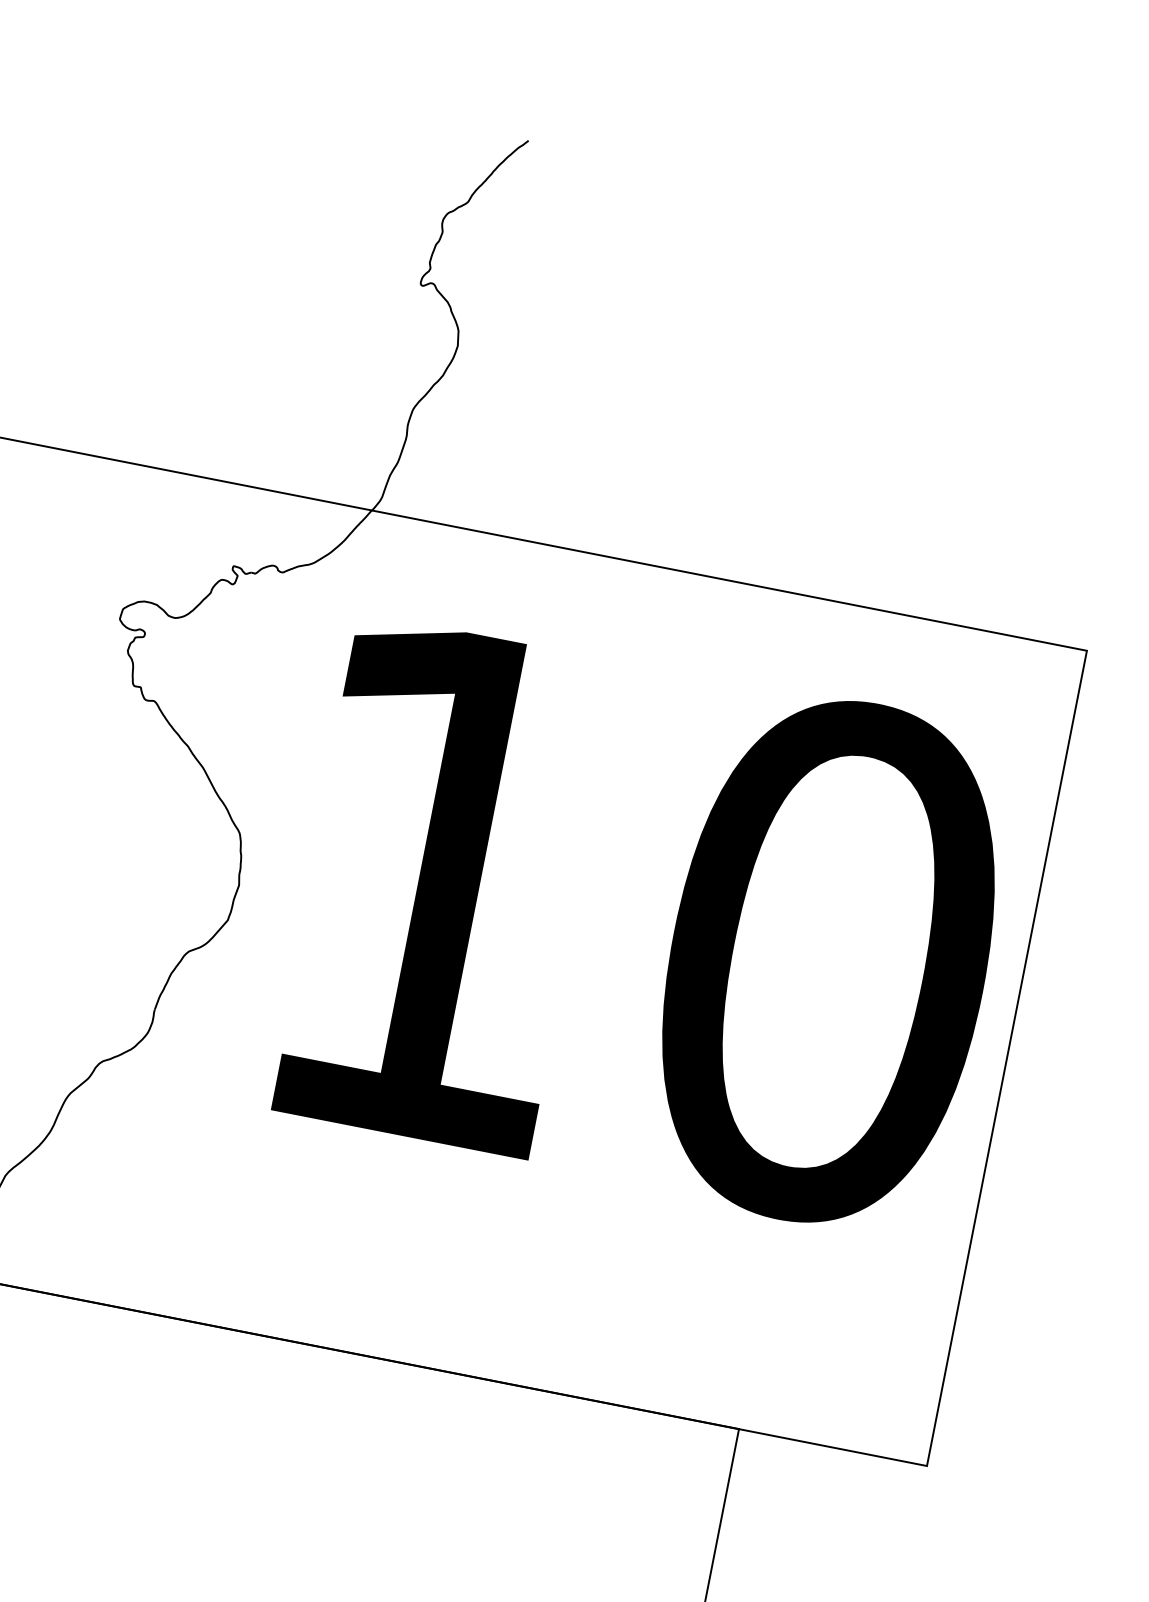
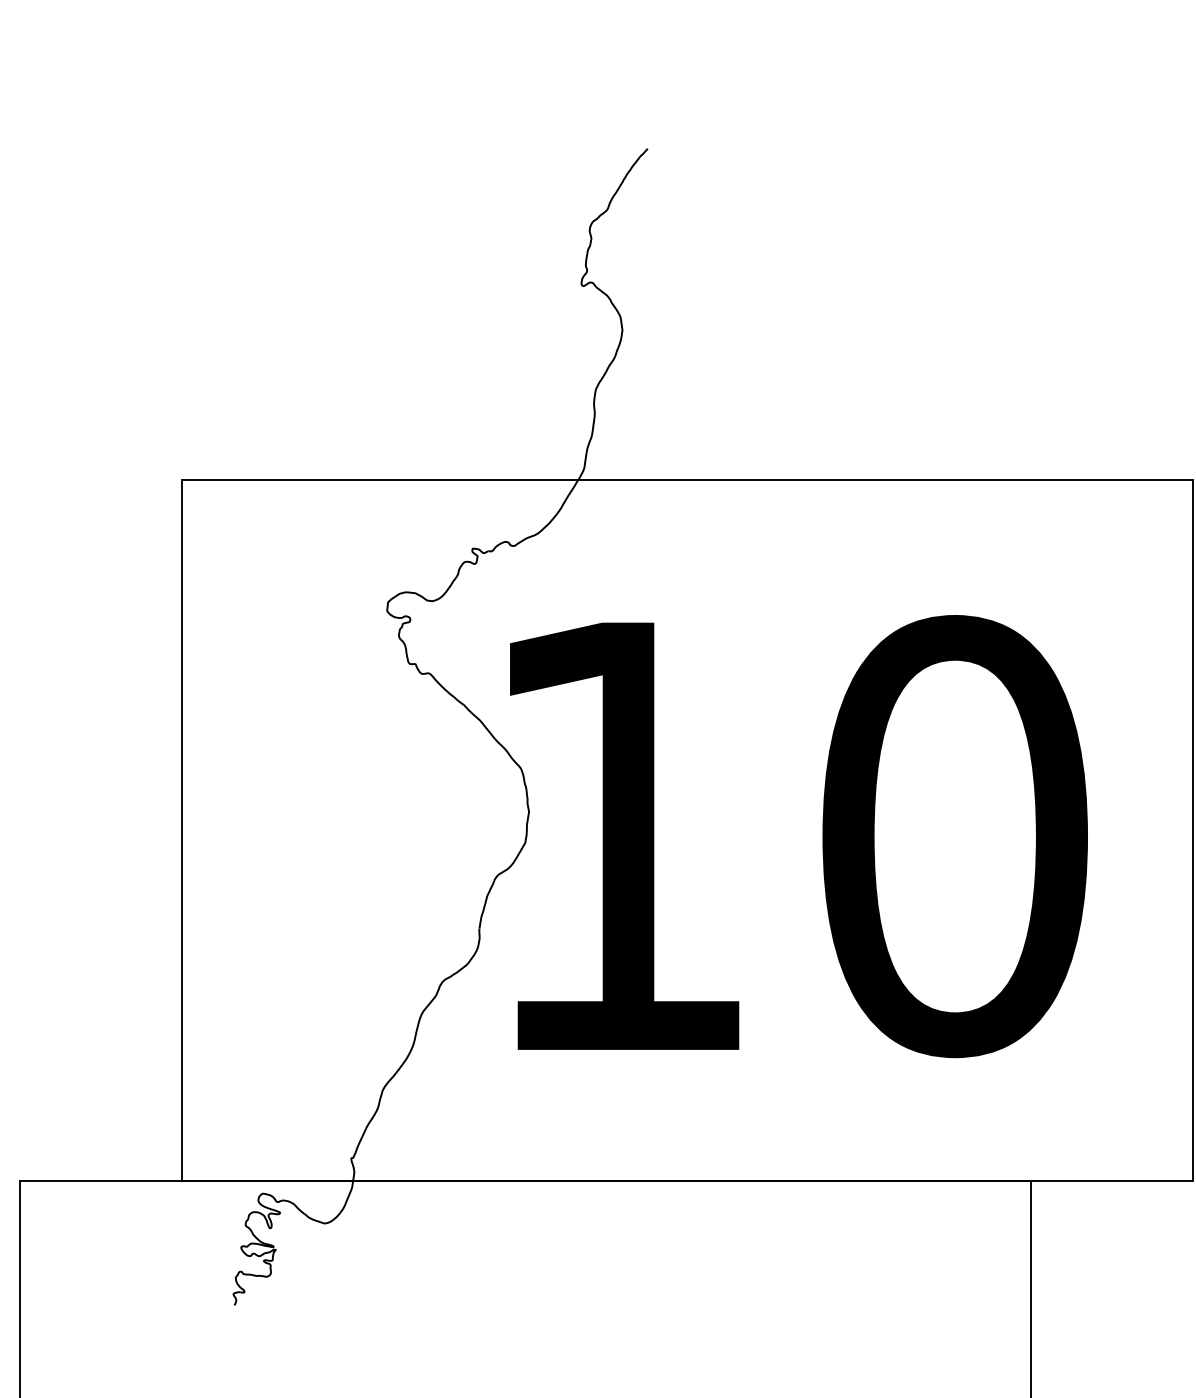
text: (646, 925) -> (798, 836), moved

